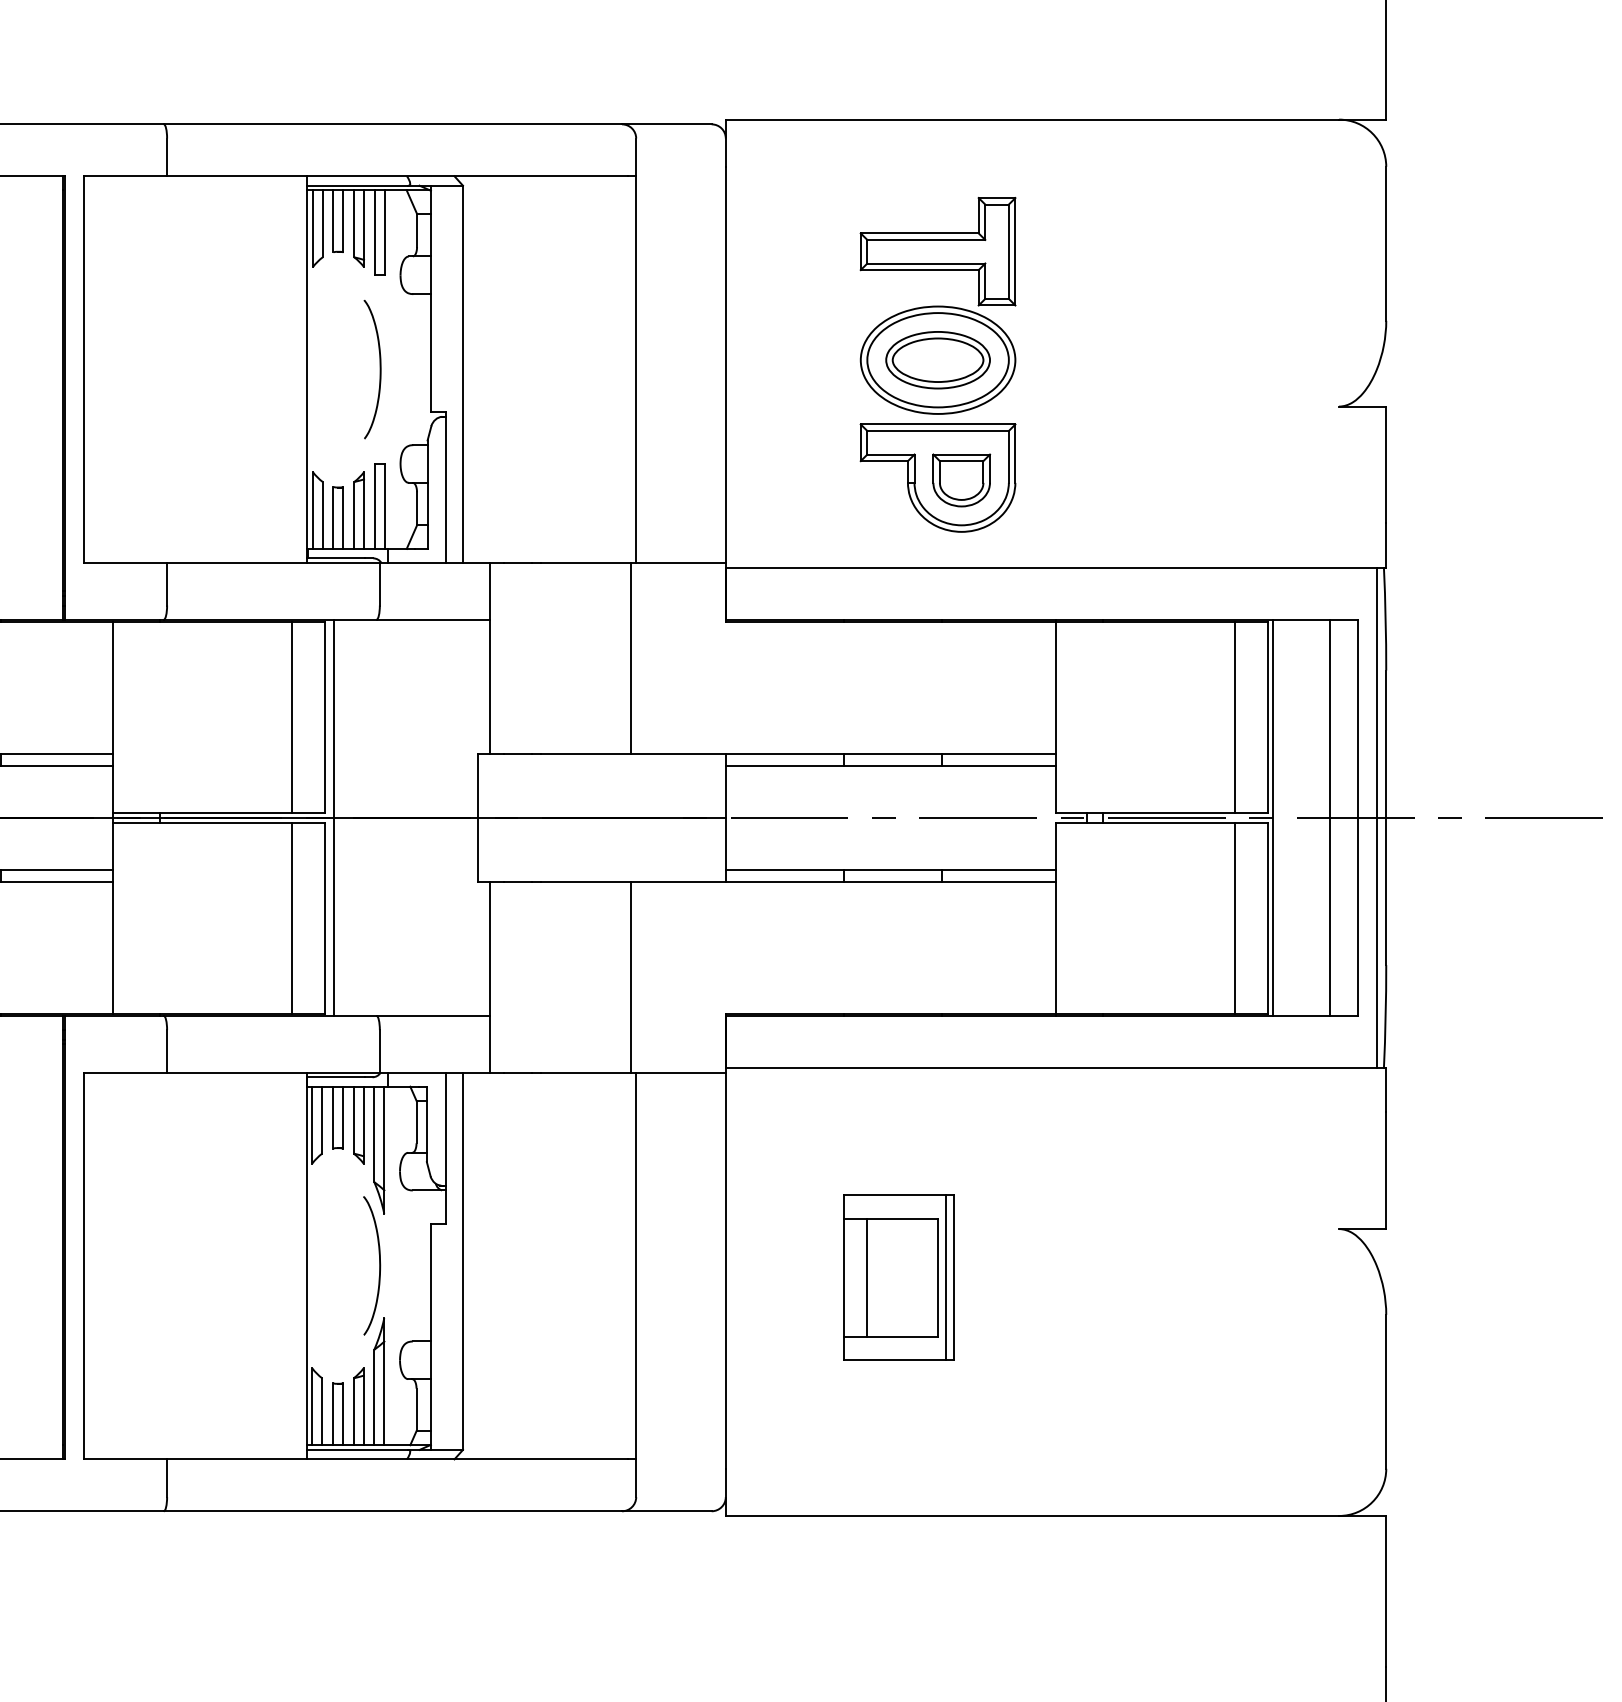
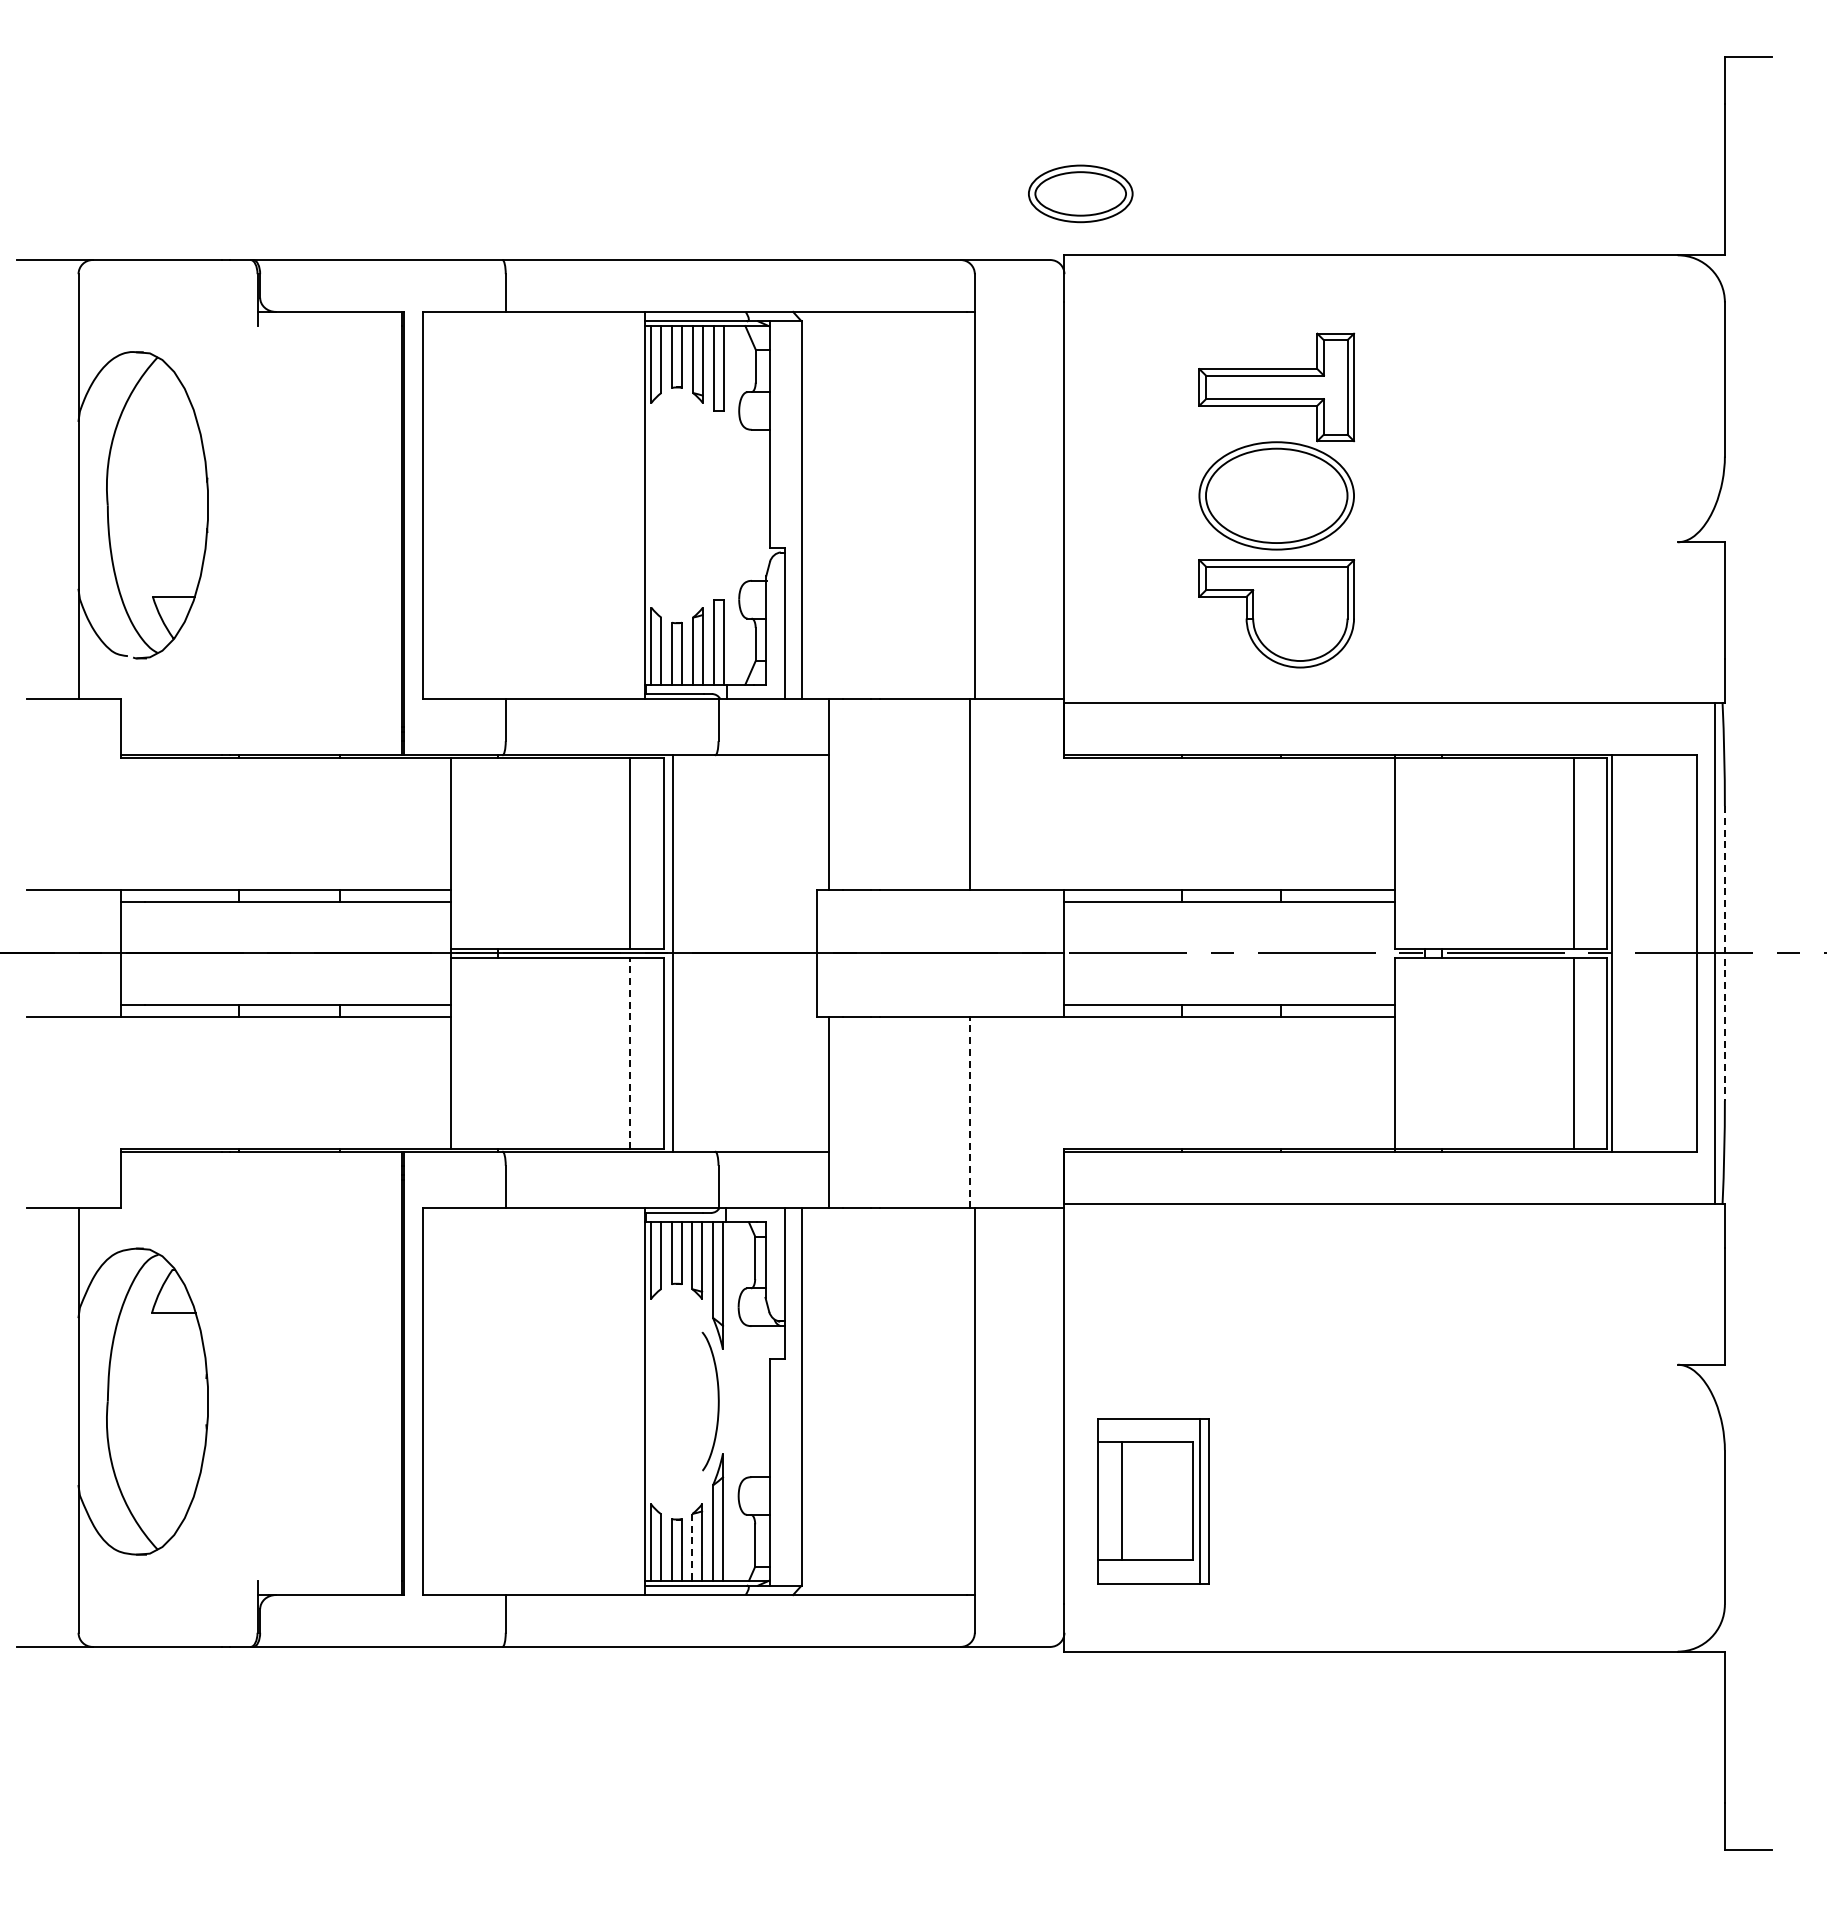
part: (937, 359) -> (1080, 193), moved
curve: (379, 368) -> (718, 504), removed
part: (961, 479) -> (1300, 615), removed
line: (1329, 817) -> (1668, 953), removed
line: (1385, 818) -> (1724, 954), solid -> dashed
line: (291, 917) -> (630, 1053), solid -> dashed
line: (631, 976) -> (970, 1112), solid -> dashed
part: (898, 1277) -> (1153, 1501), moved
line: (353, 1411) -> (692, 1547), solid -> dashed

